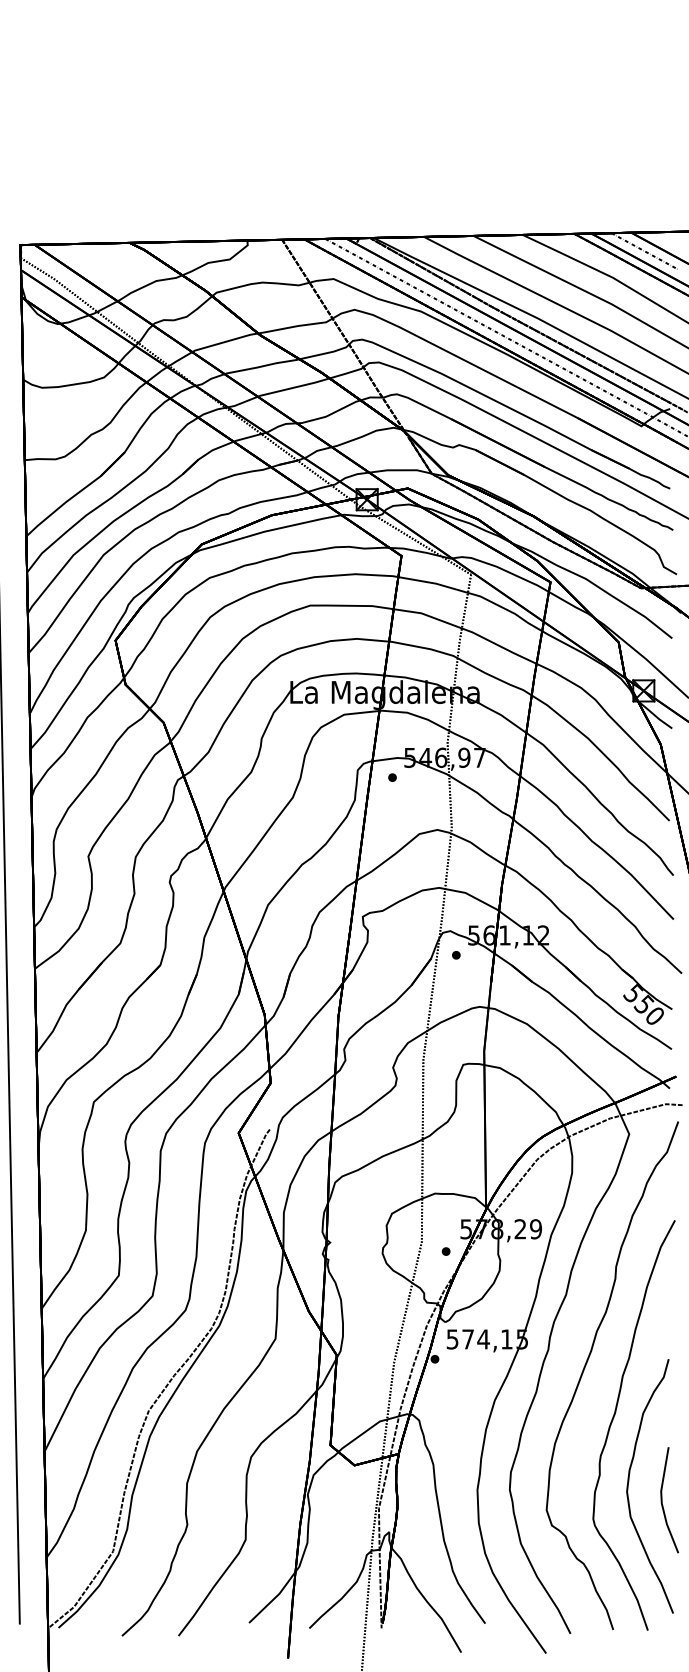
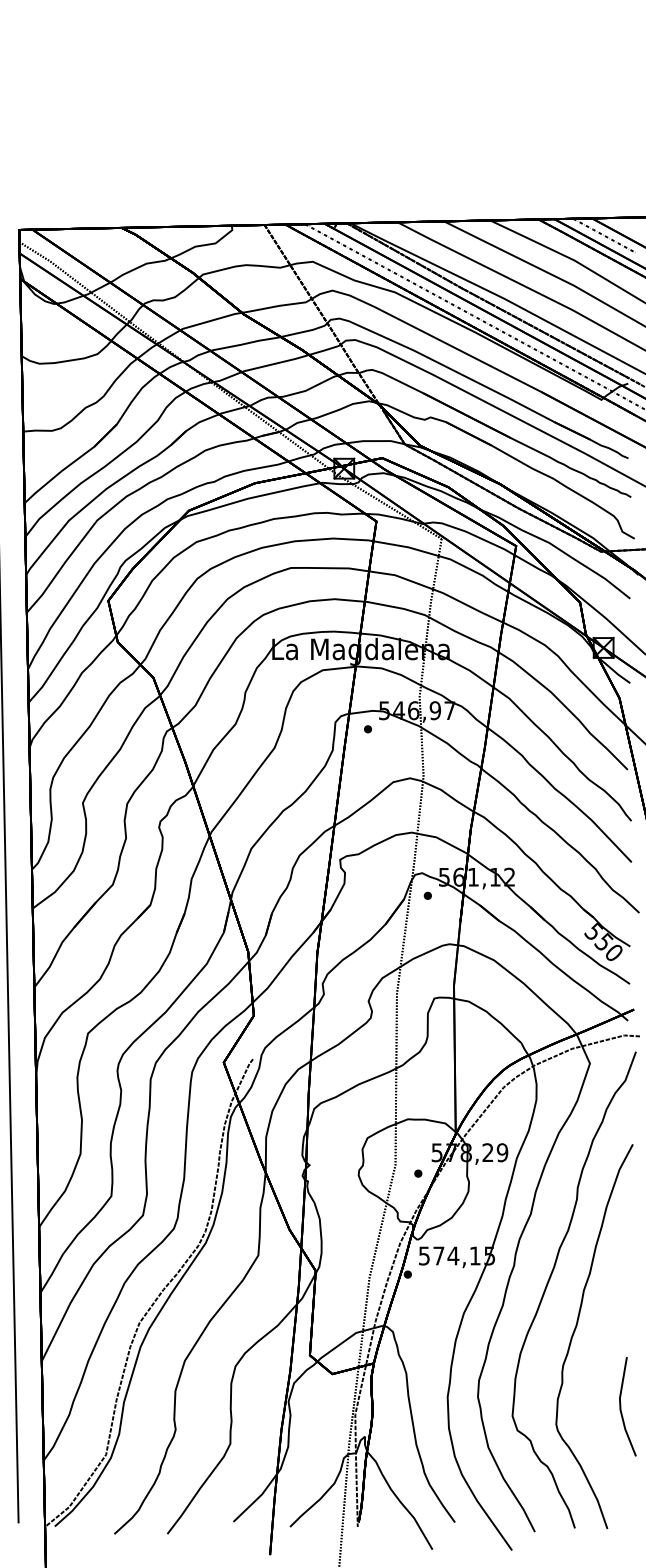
curve: (629, 1481) -> (590, 1389), removed

